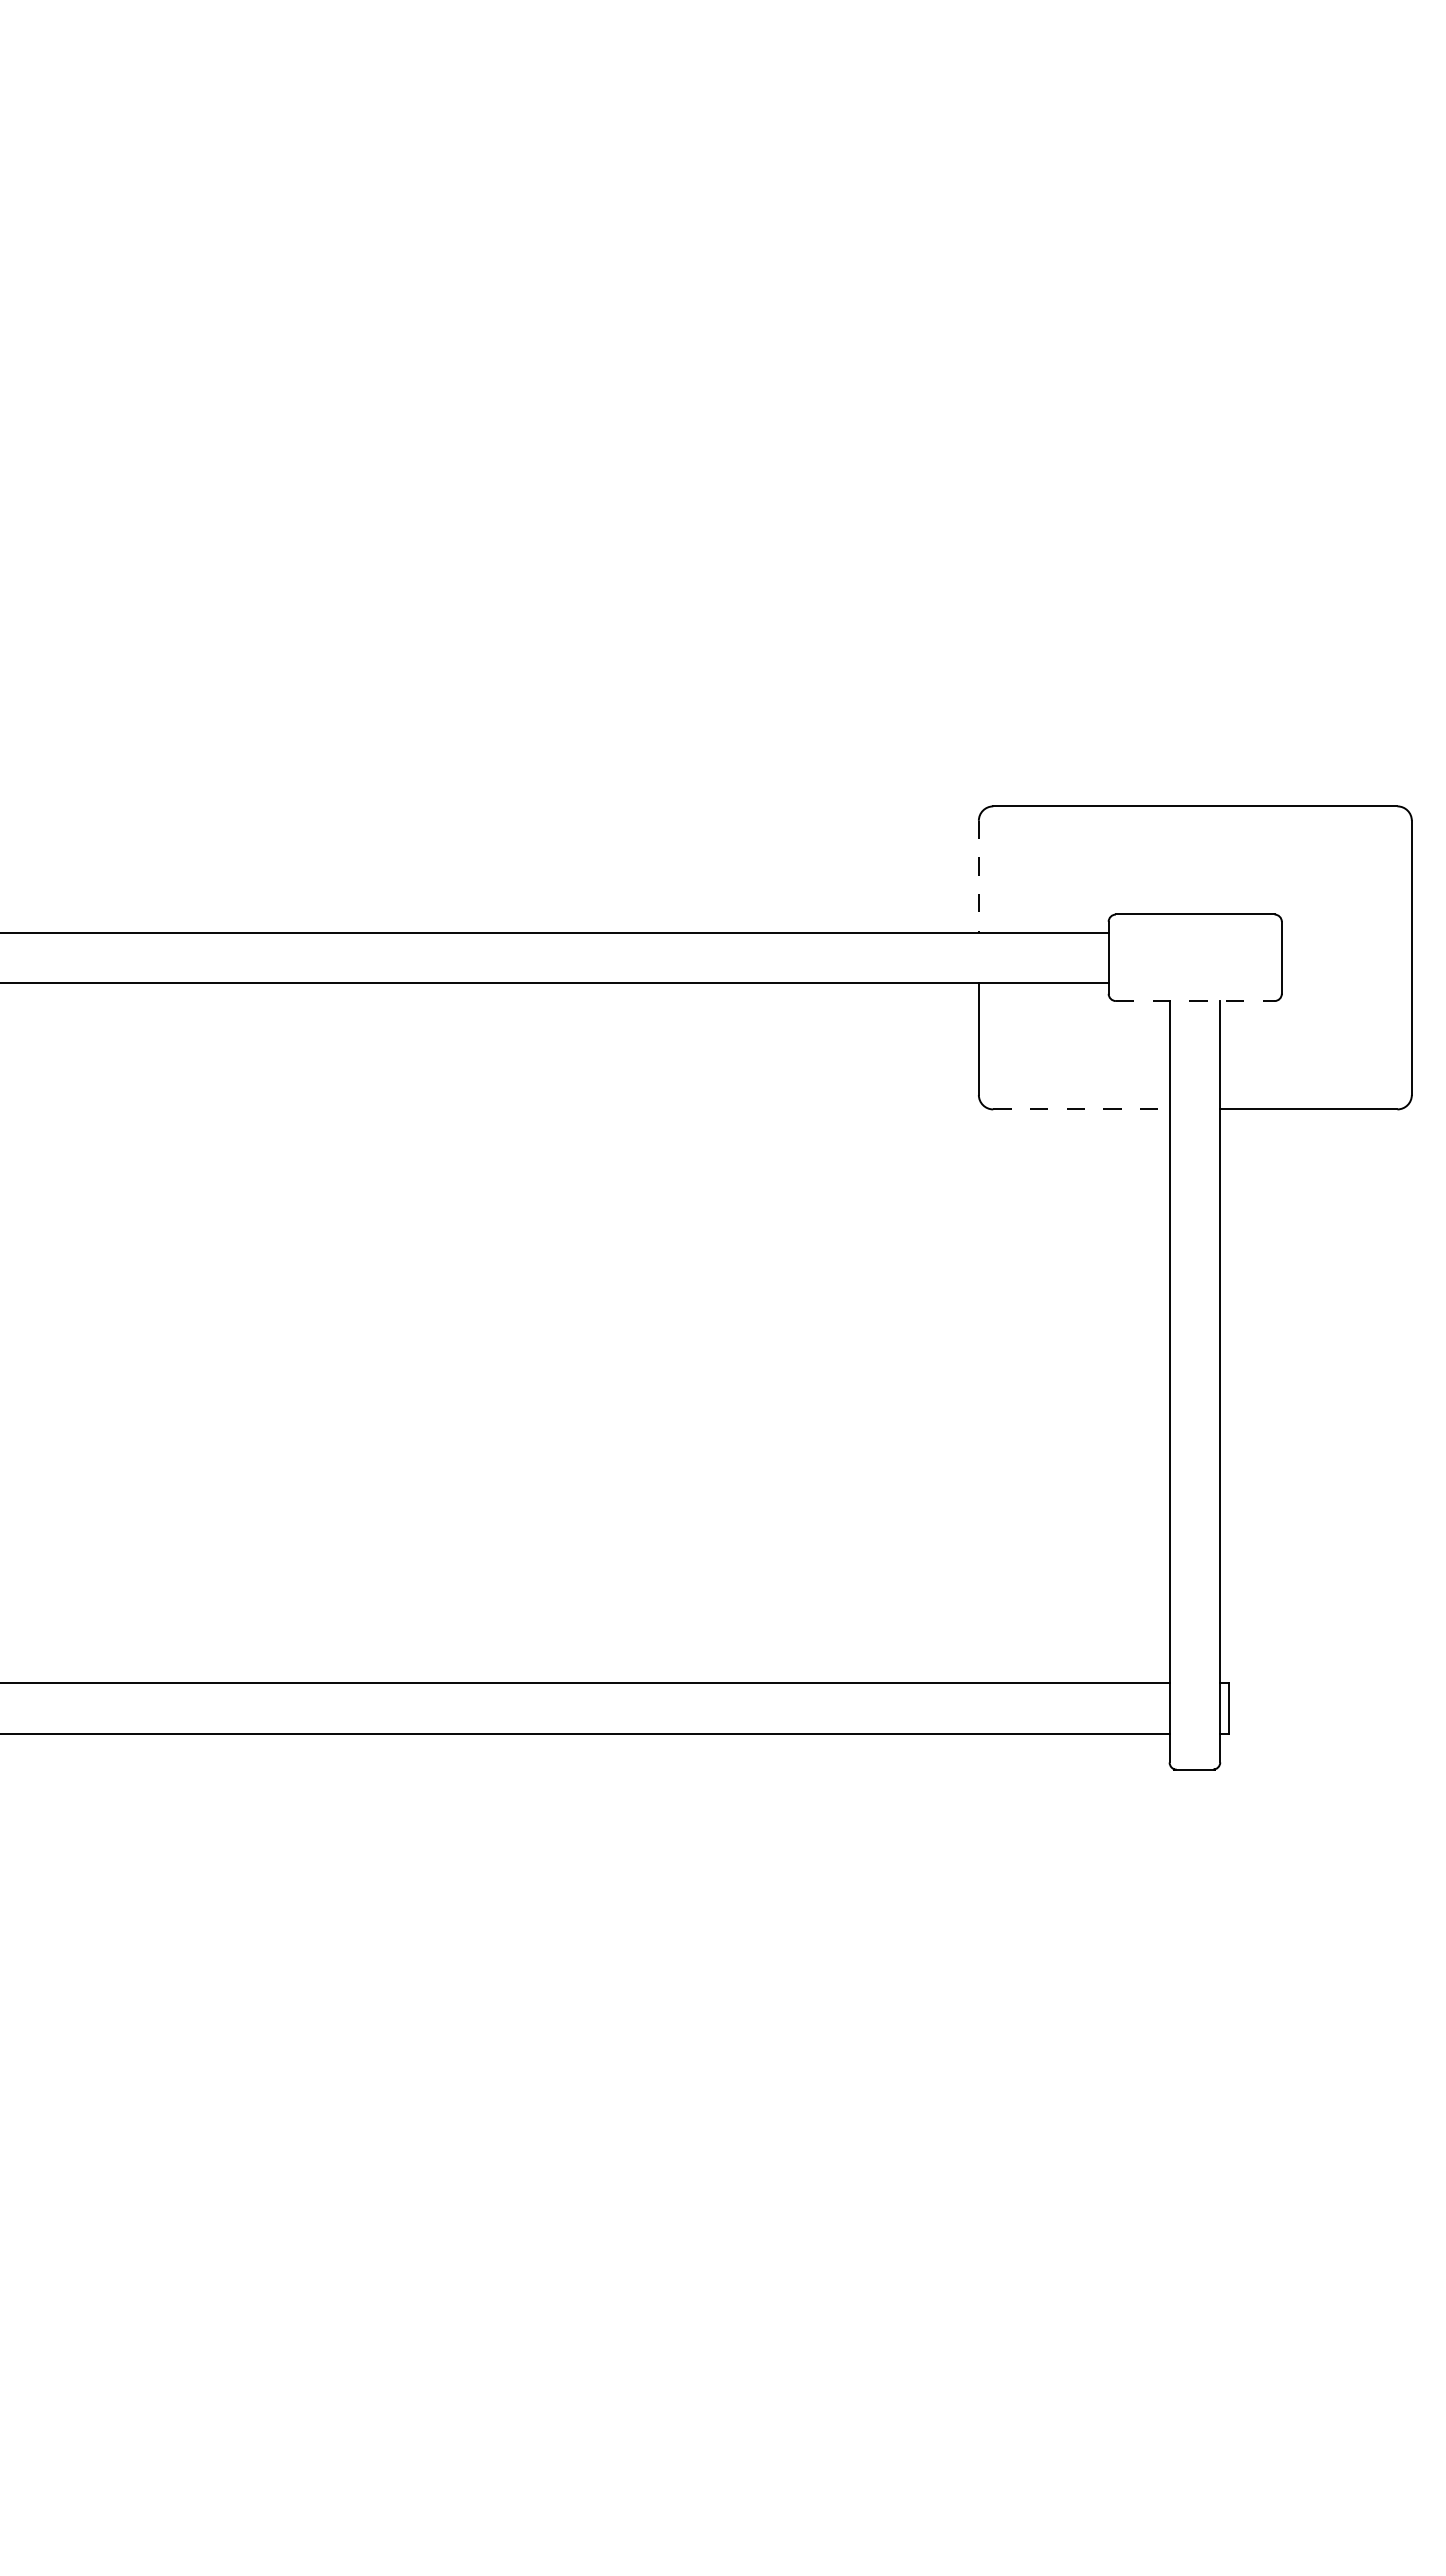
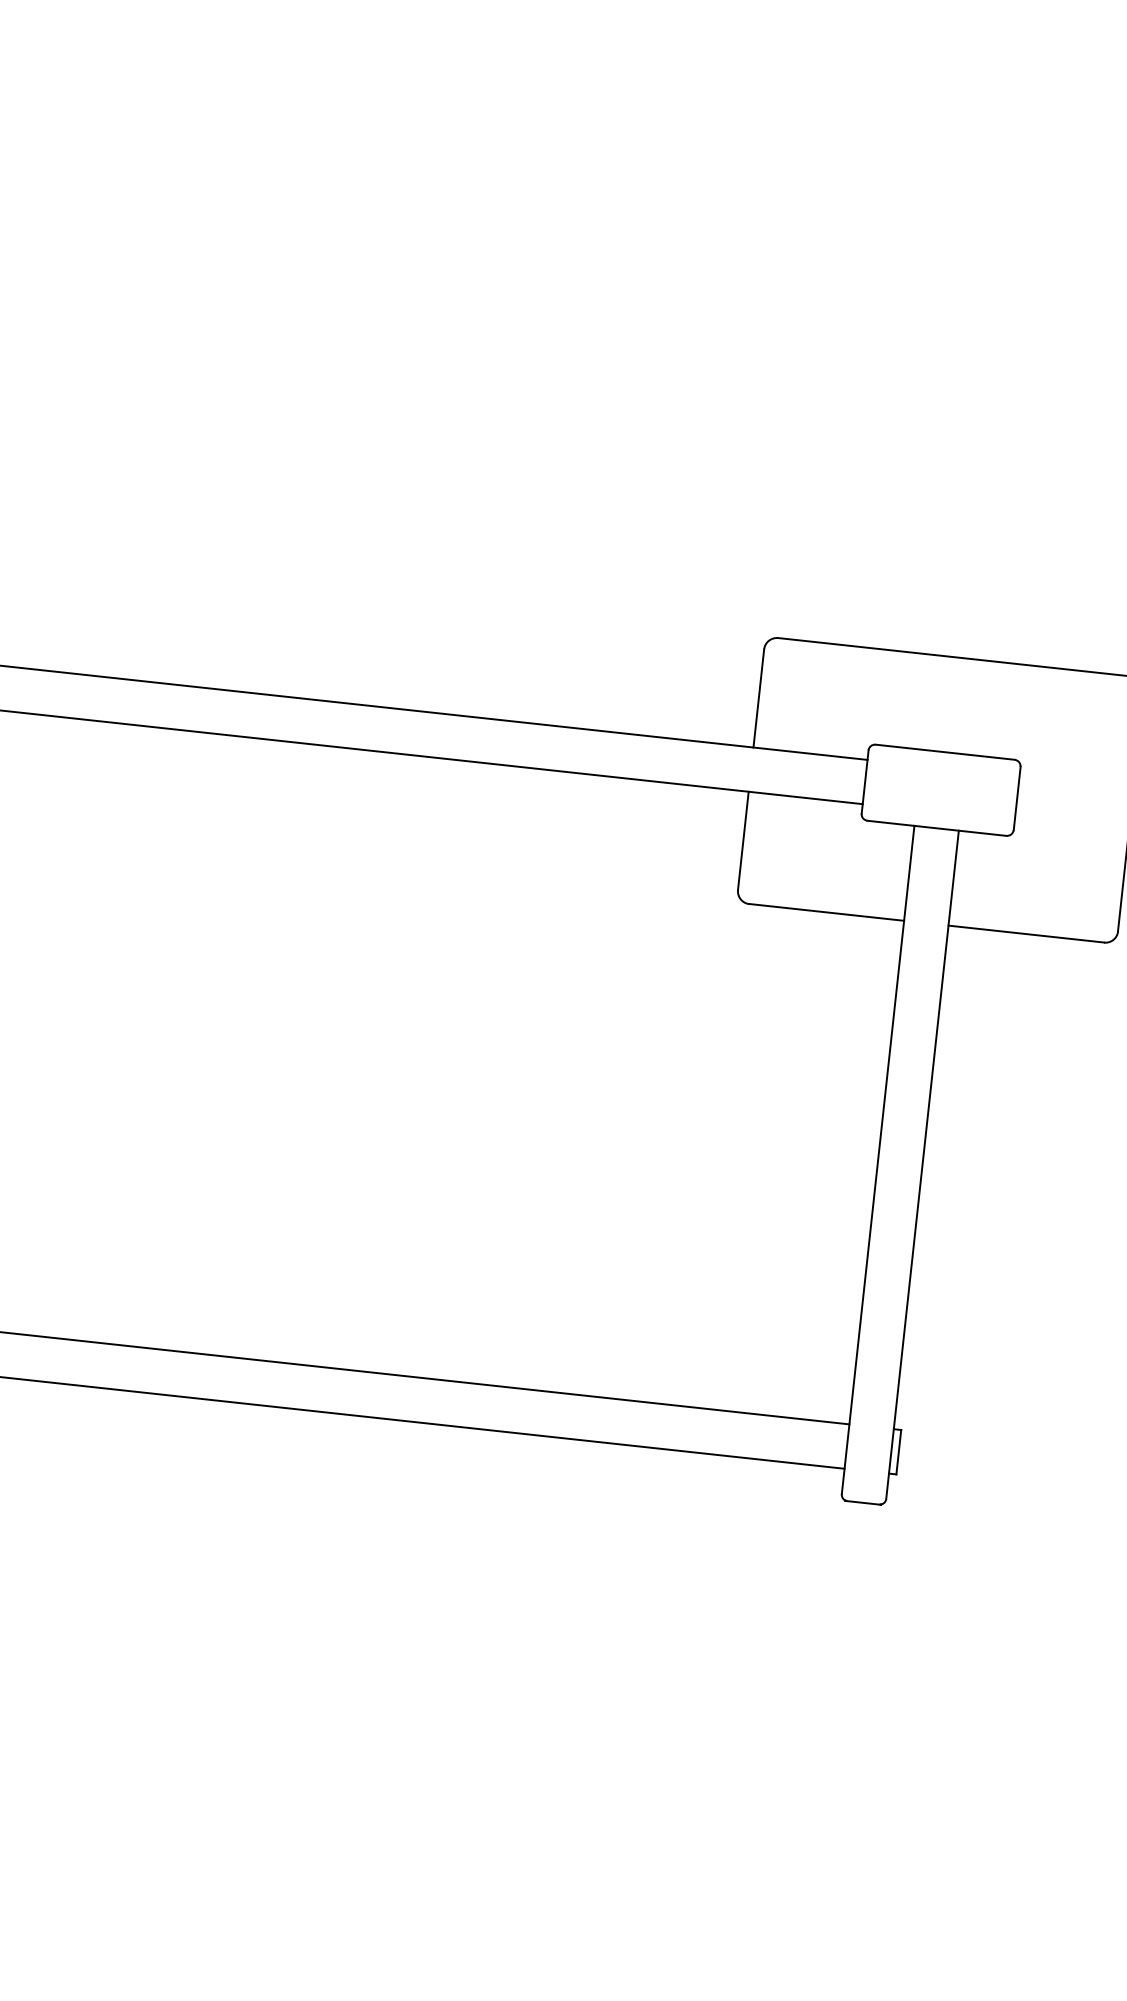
line: (978, 876) -> (758, 698), dashed -> solid
line: (1195, 1001) -> (937, 828), dashed -> solid
line: (1081, 1109) -> (826, 912), dashed -> solid

